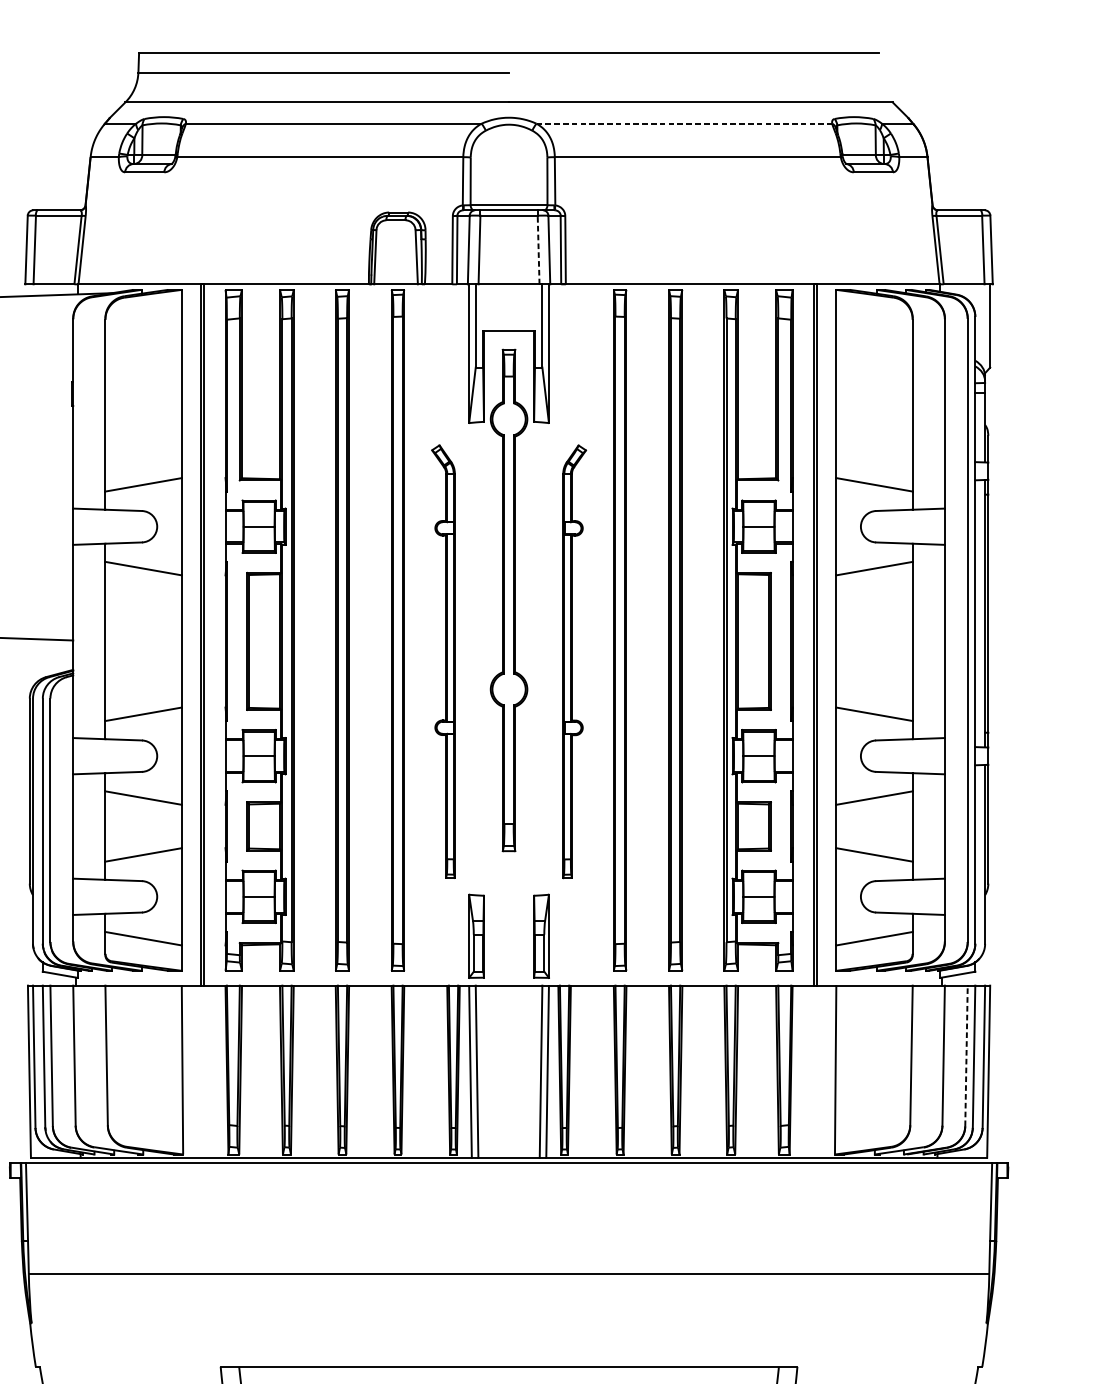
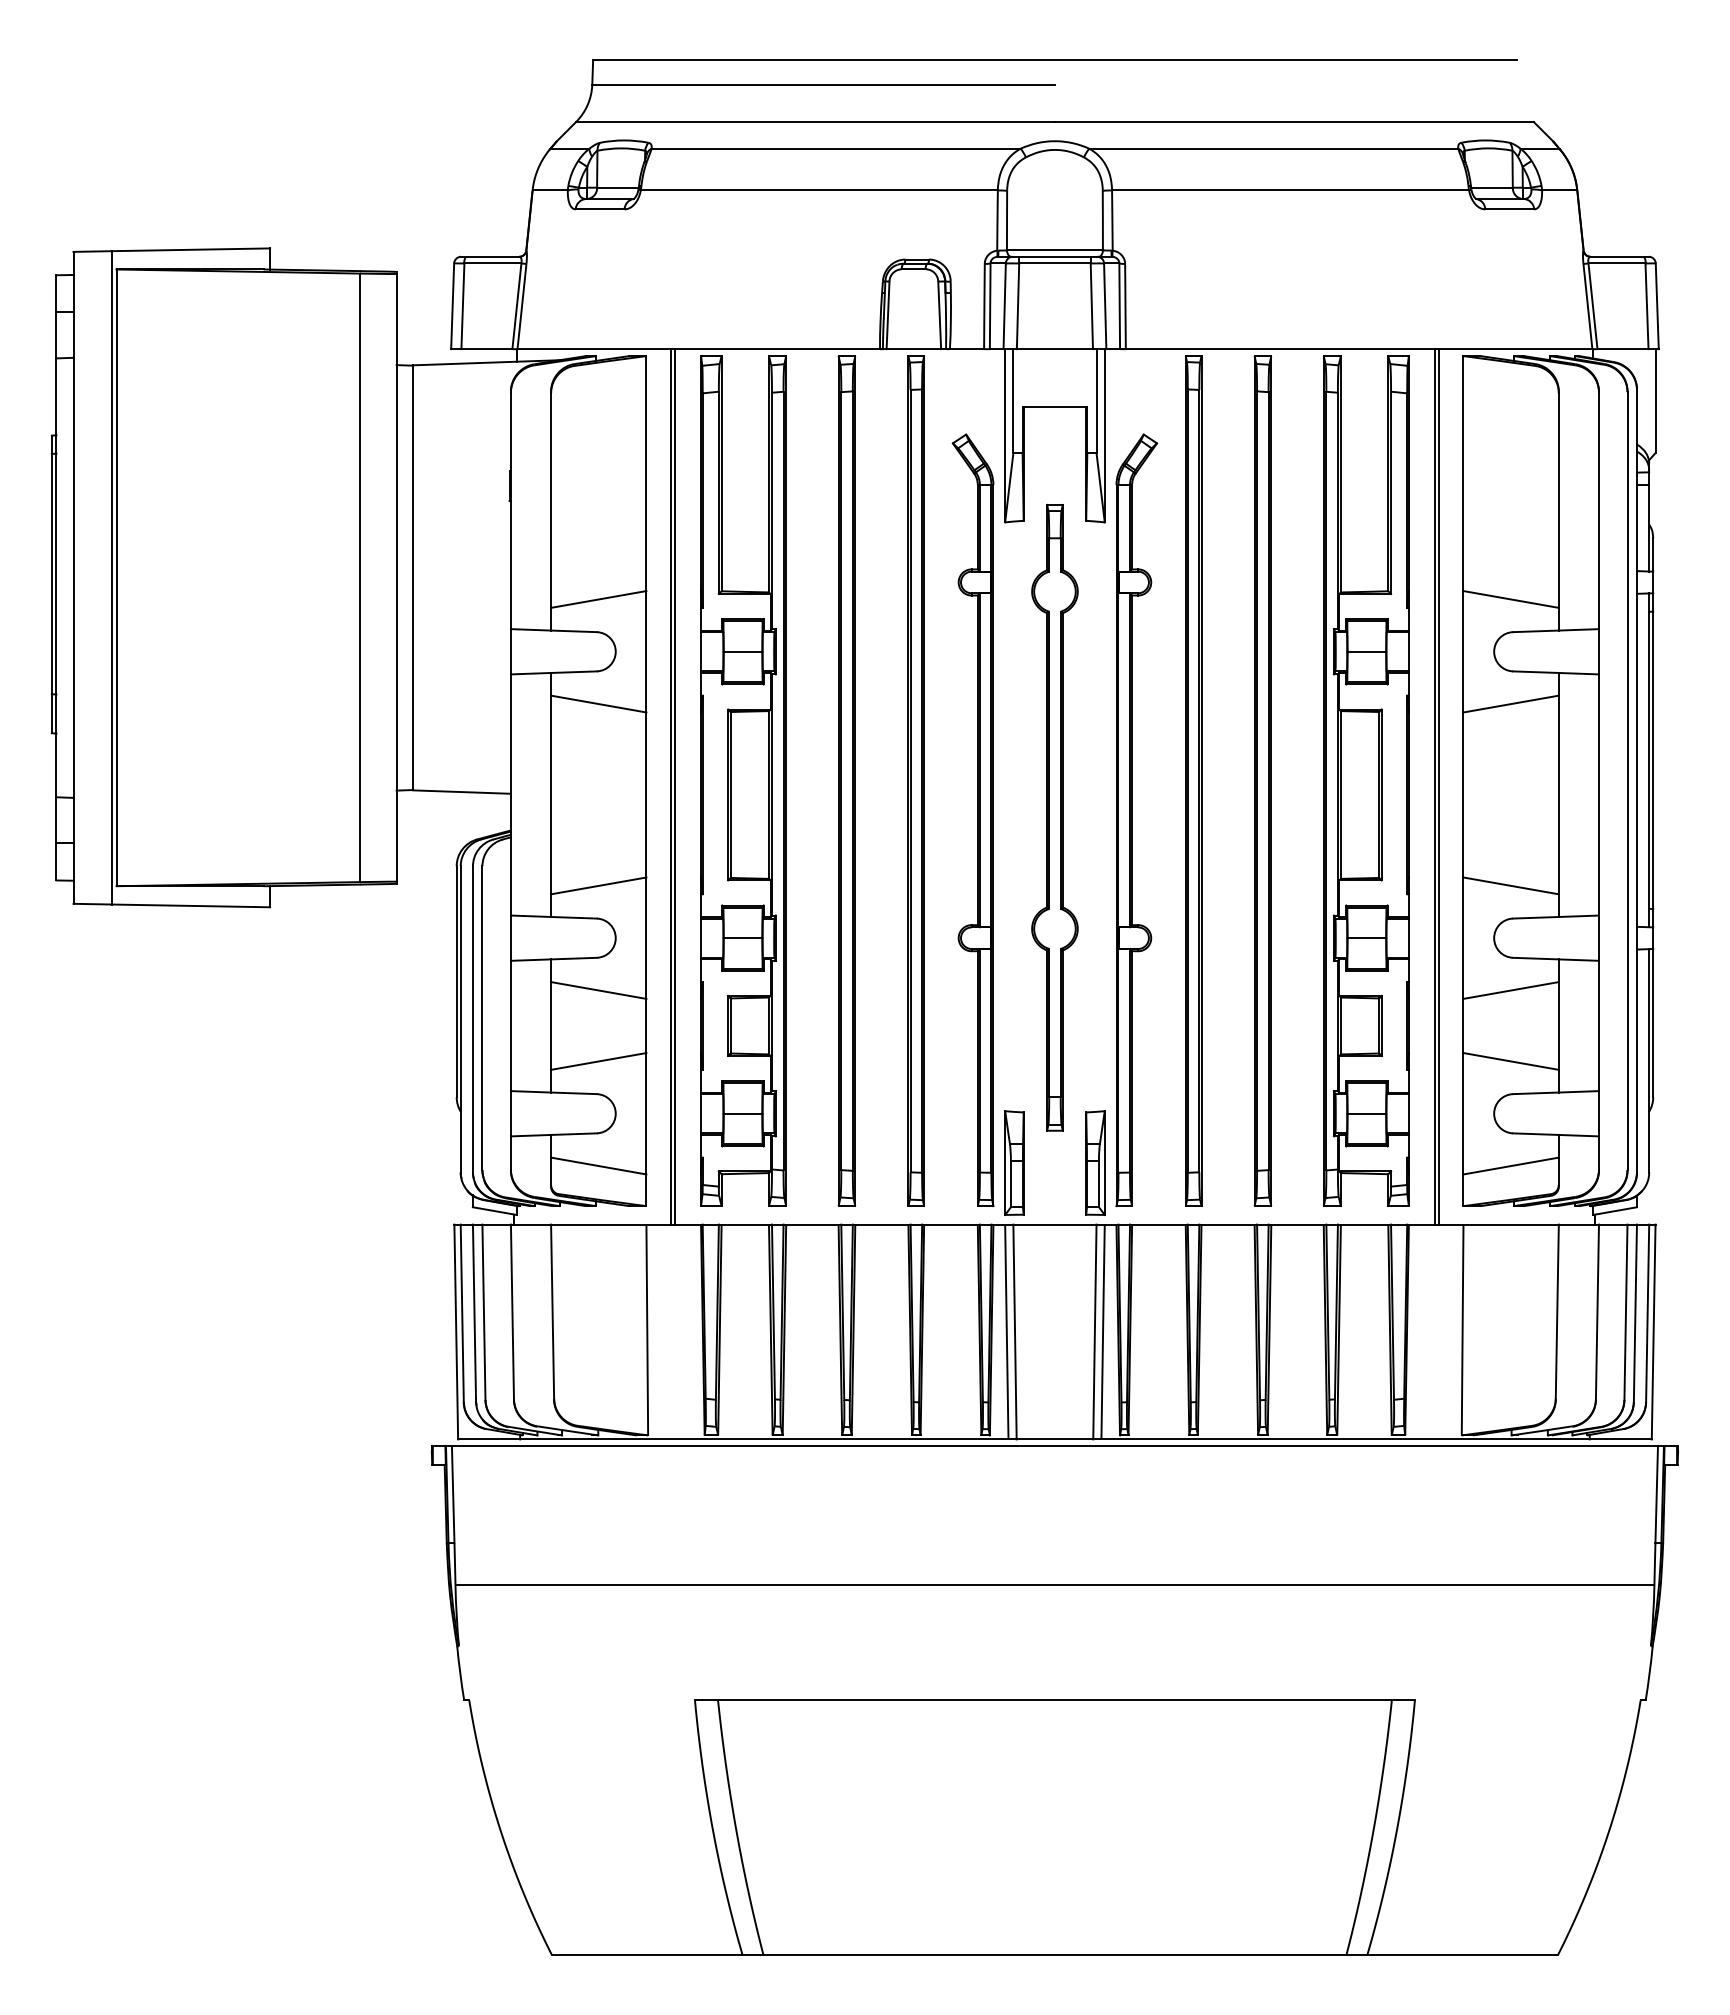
line: (684, 123) -> (1273, 148), dashed -> solid
line: (538, 250) -> (1091, 306), dashed -> solid
part: (508, 600) -> (1054, 817), moved
part: (443, 661) -> (972, 819), size x1.43
part: (574, 661) -> (1136, 820), size x1.43
line: (966, 1056) -> (1625, 1312), dashed -> solid

